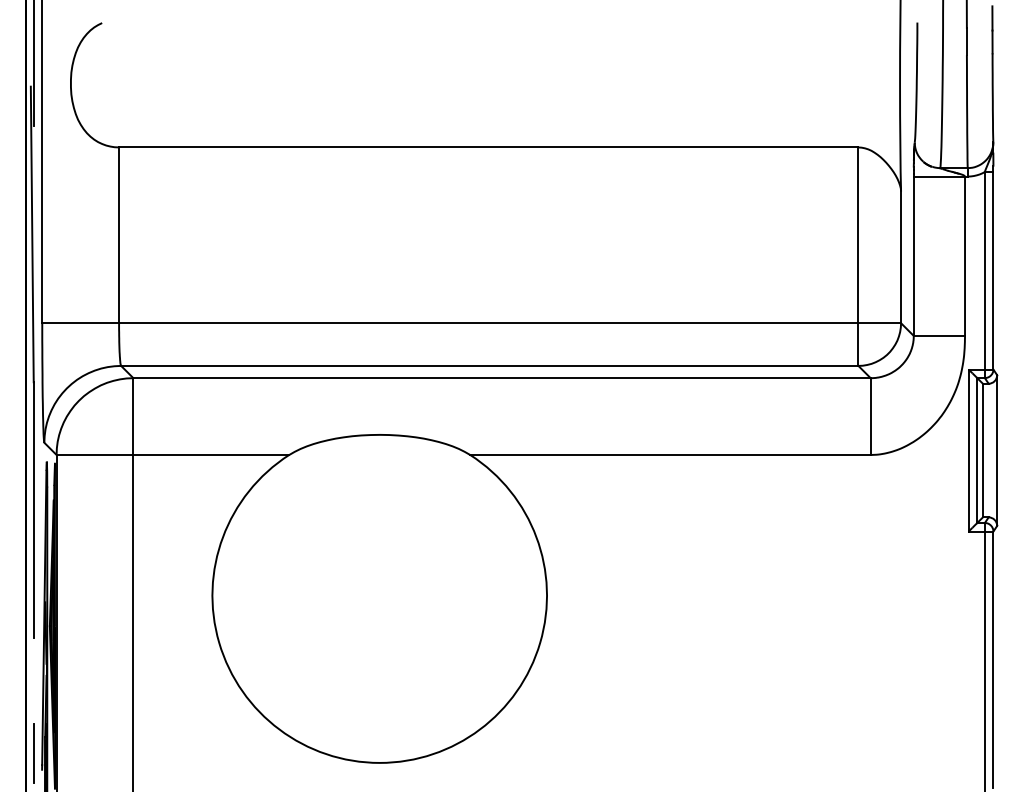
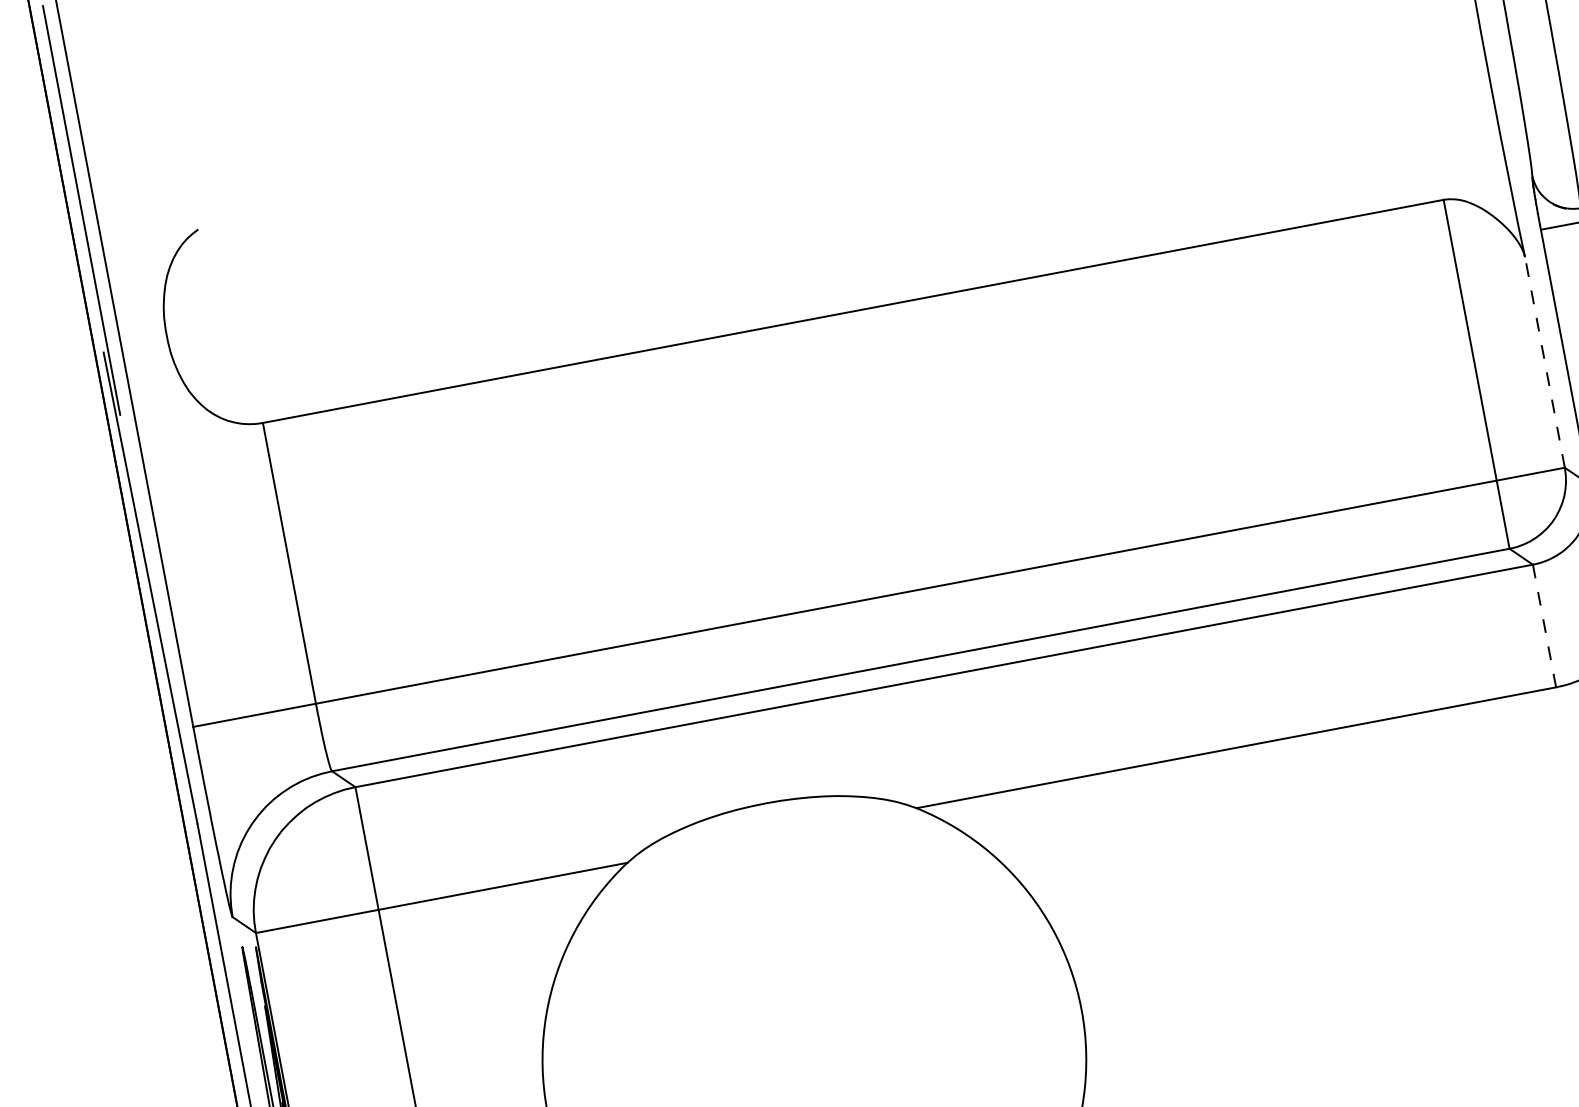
line: (901, 257) -> (1545, 362), solid -> dashed
line: (870, 417) -> (1544, 627), solid -> dashed

